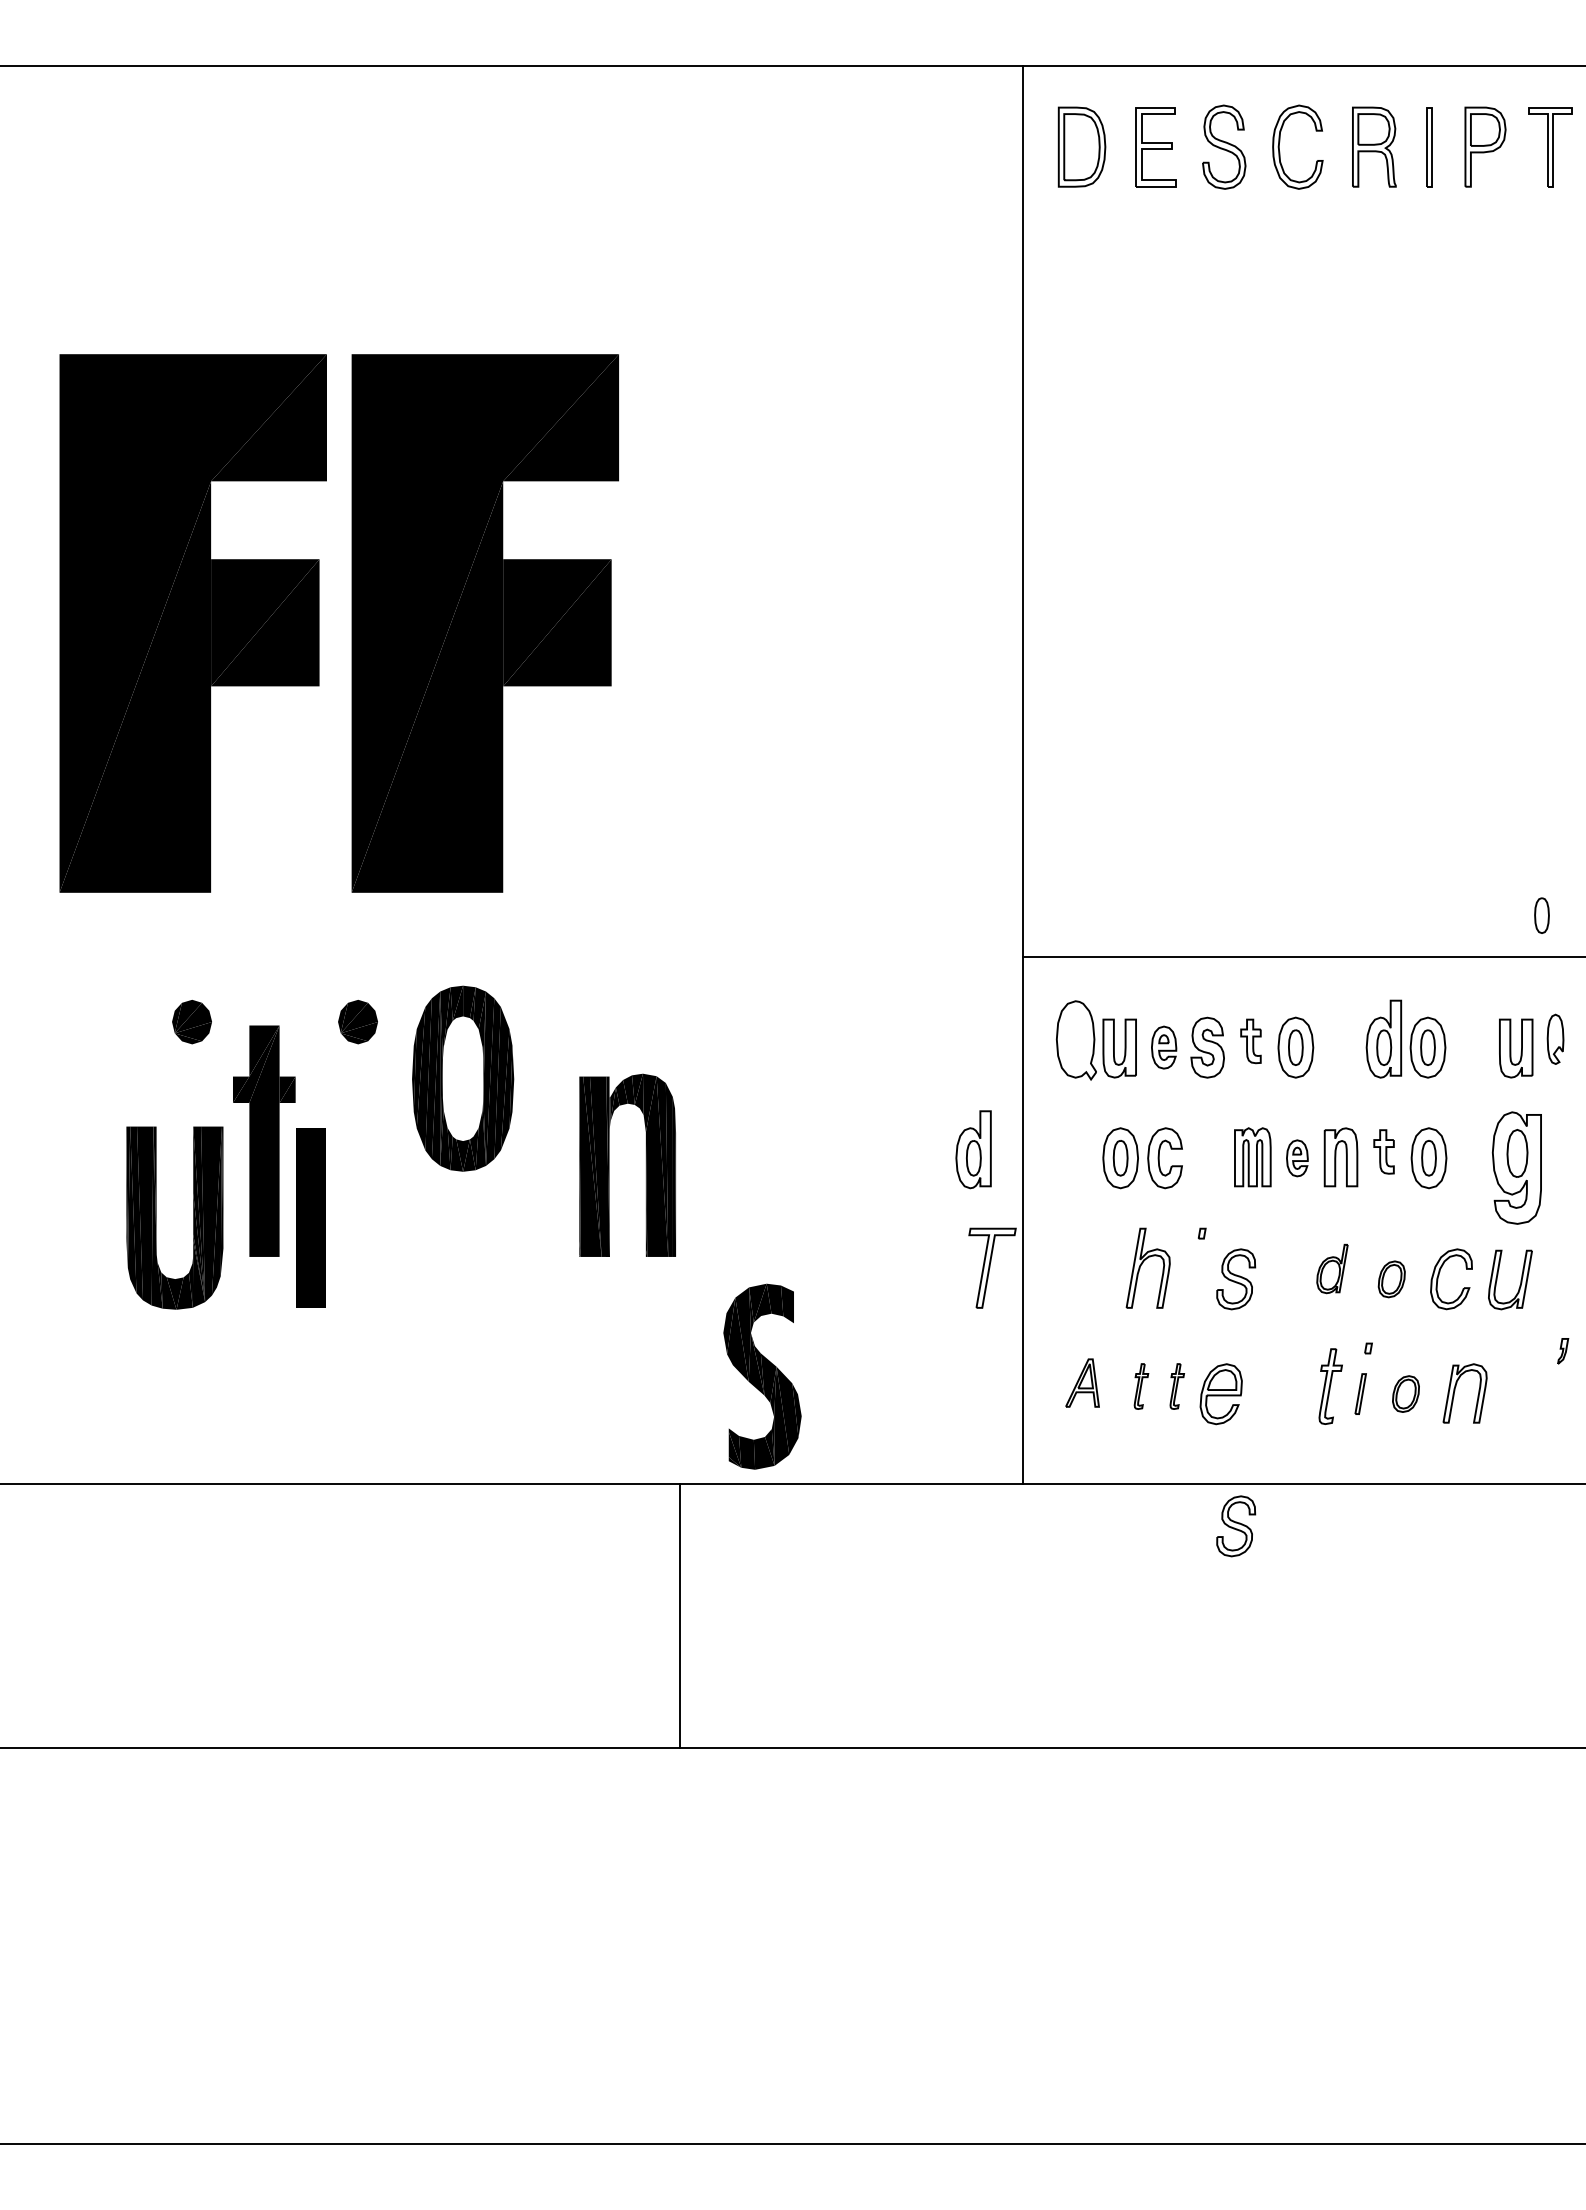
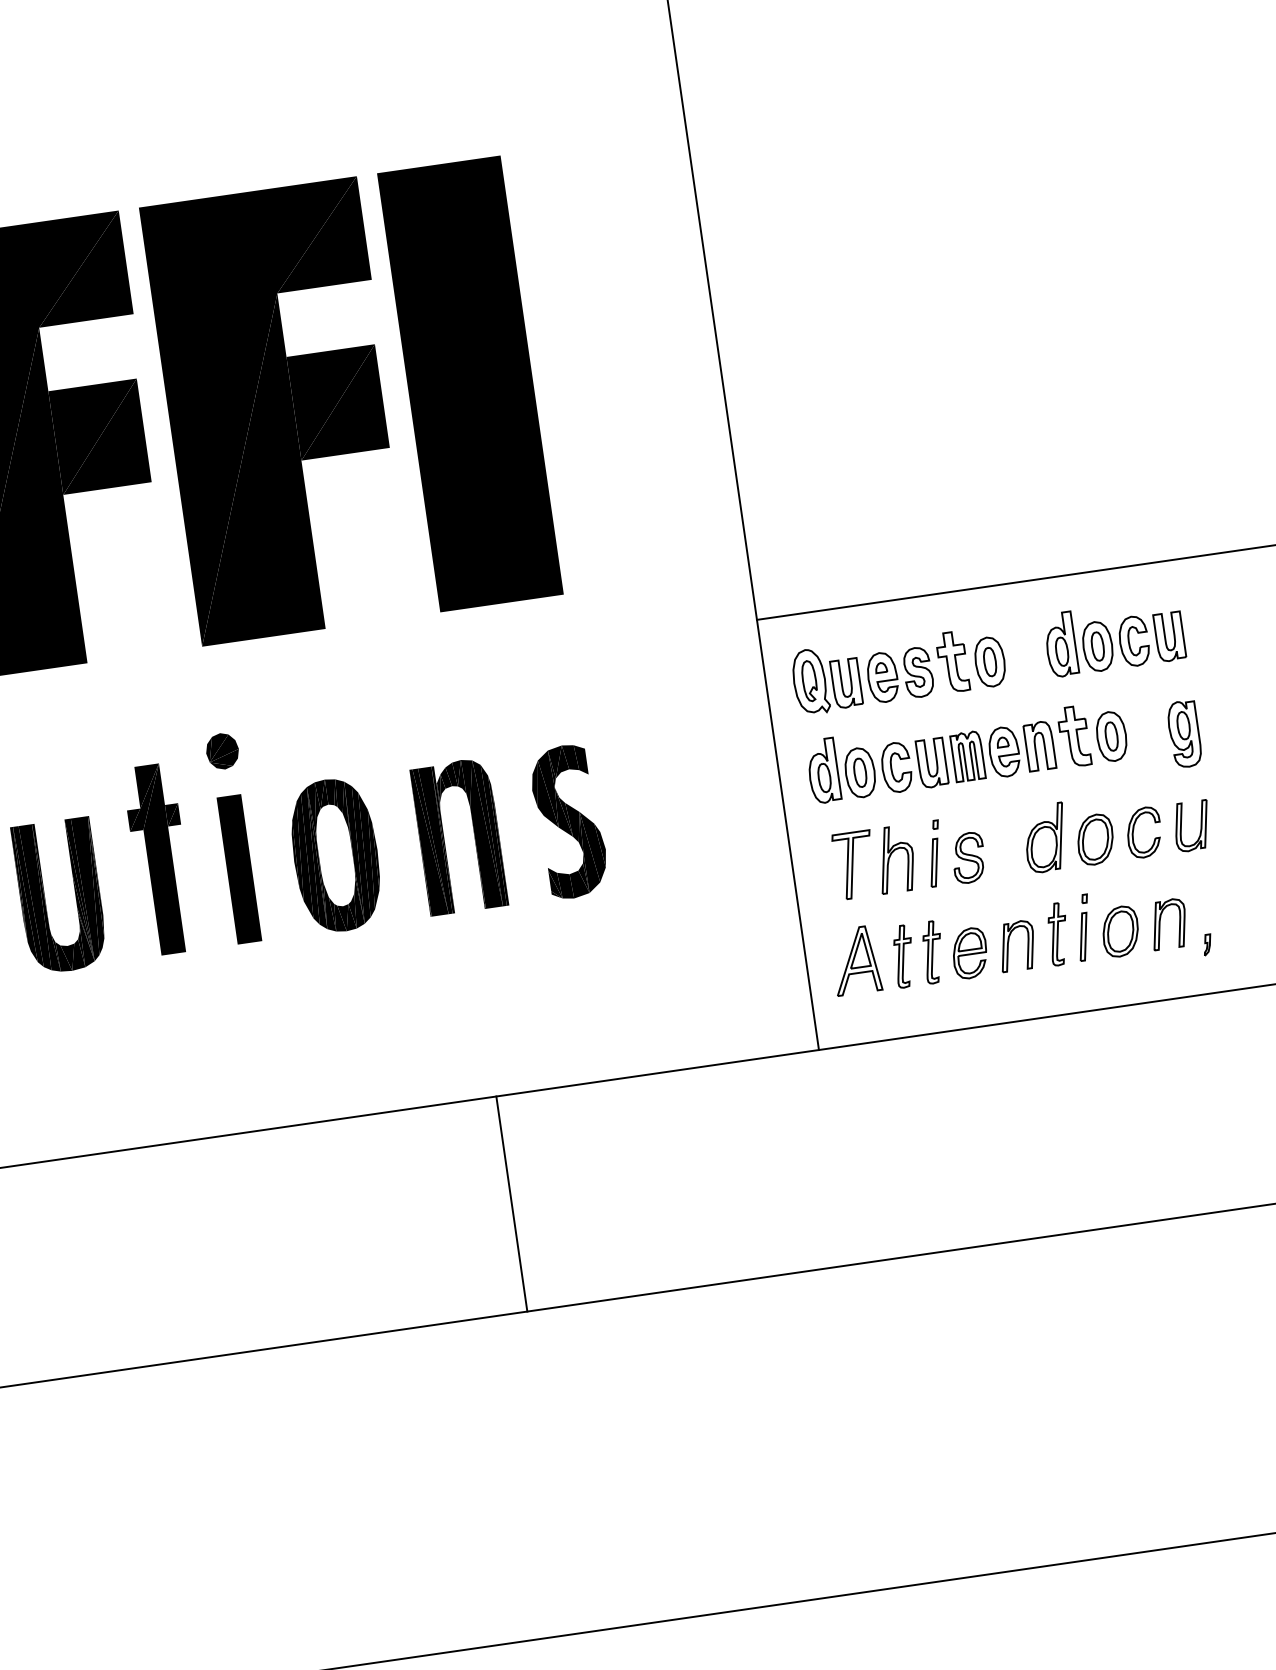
part: (719, 623) -> (470, 383), added
part: (1541, 915) -> (1174, 525), removed
part: (191, 1021) -> (86, 770), removed
part: (1555, 1038) -> (809, 680), moved
part: (1250, 1041) -> (952, 662), size x1.67
part: (1163, 1047) -> (882, 677), size x1.43
part: (1472, 1047) -> (1134, 641), added
part: (463, 1078) -> (336, 855), moved
part: (973, 1149) -> (823, 770), moved
part: (1383, 1151) -> (1073, 736), size x1.67
part: (1208, 1158) -> (931, 762), added
part: (1297, 1158) -> (1004, 752), size x1.67
part: (1516, 1167) -> (1184, 733), size x0.71
part: (156, 1217) -> (45, 897), moved
part: (310, 1217) -> (239, 869), moved
part: (992, 1267) -> (855, 864), moved
part: (1332, 1268) -> (1045, 837), size x1.67
part: (1193, 1278) -> (933, 862), added
part: (1391, 1279) -> (1095, 839), size x1.67
part: (1563, 1351) -> (1207, 945), moved
part: (762, 1376) -> (569, 821), moved
part: (1082, 1382) -> (855, 960), size x1.67
part: (1141, 1386) -> (904, 956), size x1.67
part: (1177, 1386) -> (933, 952), size x1.67
part: (1269, 1390) -> (1008, 944), added
part: (1360, 1393) -> (1083, 936), size x1.43
part: (1405, 1393) -> (1120, 931), size x1.67
part: (1236, 1526) -> (997, 1059), removed
line: (680, 1616) -> (512, 1204), moved

